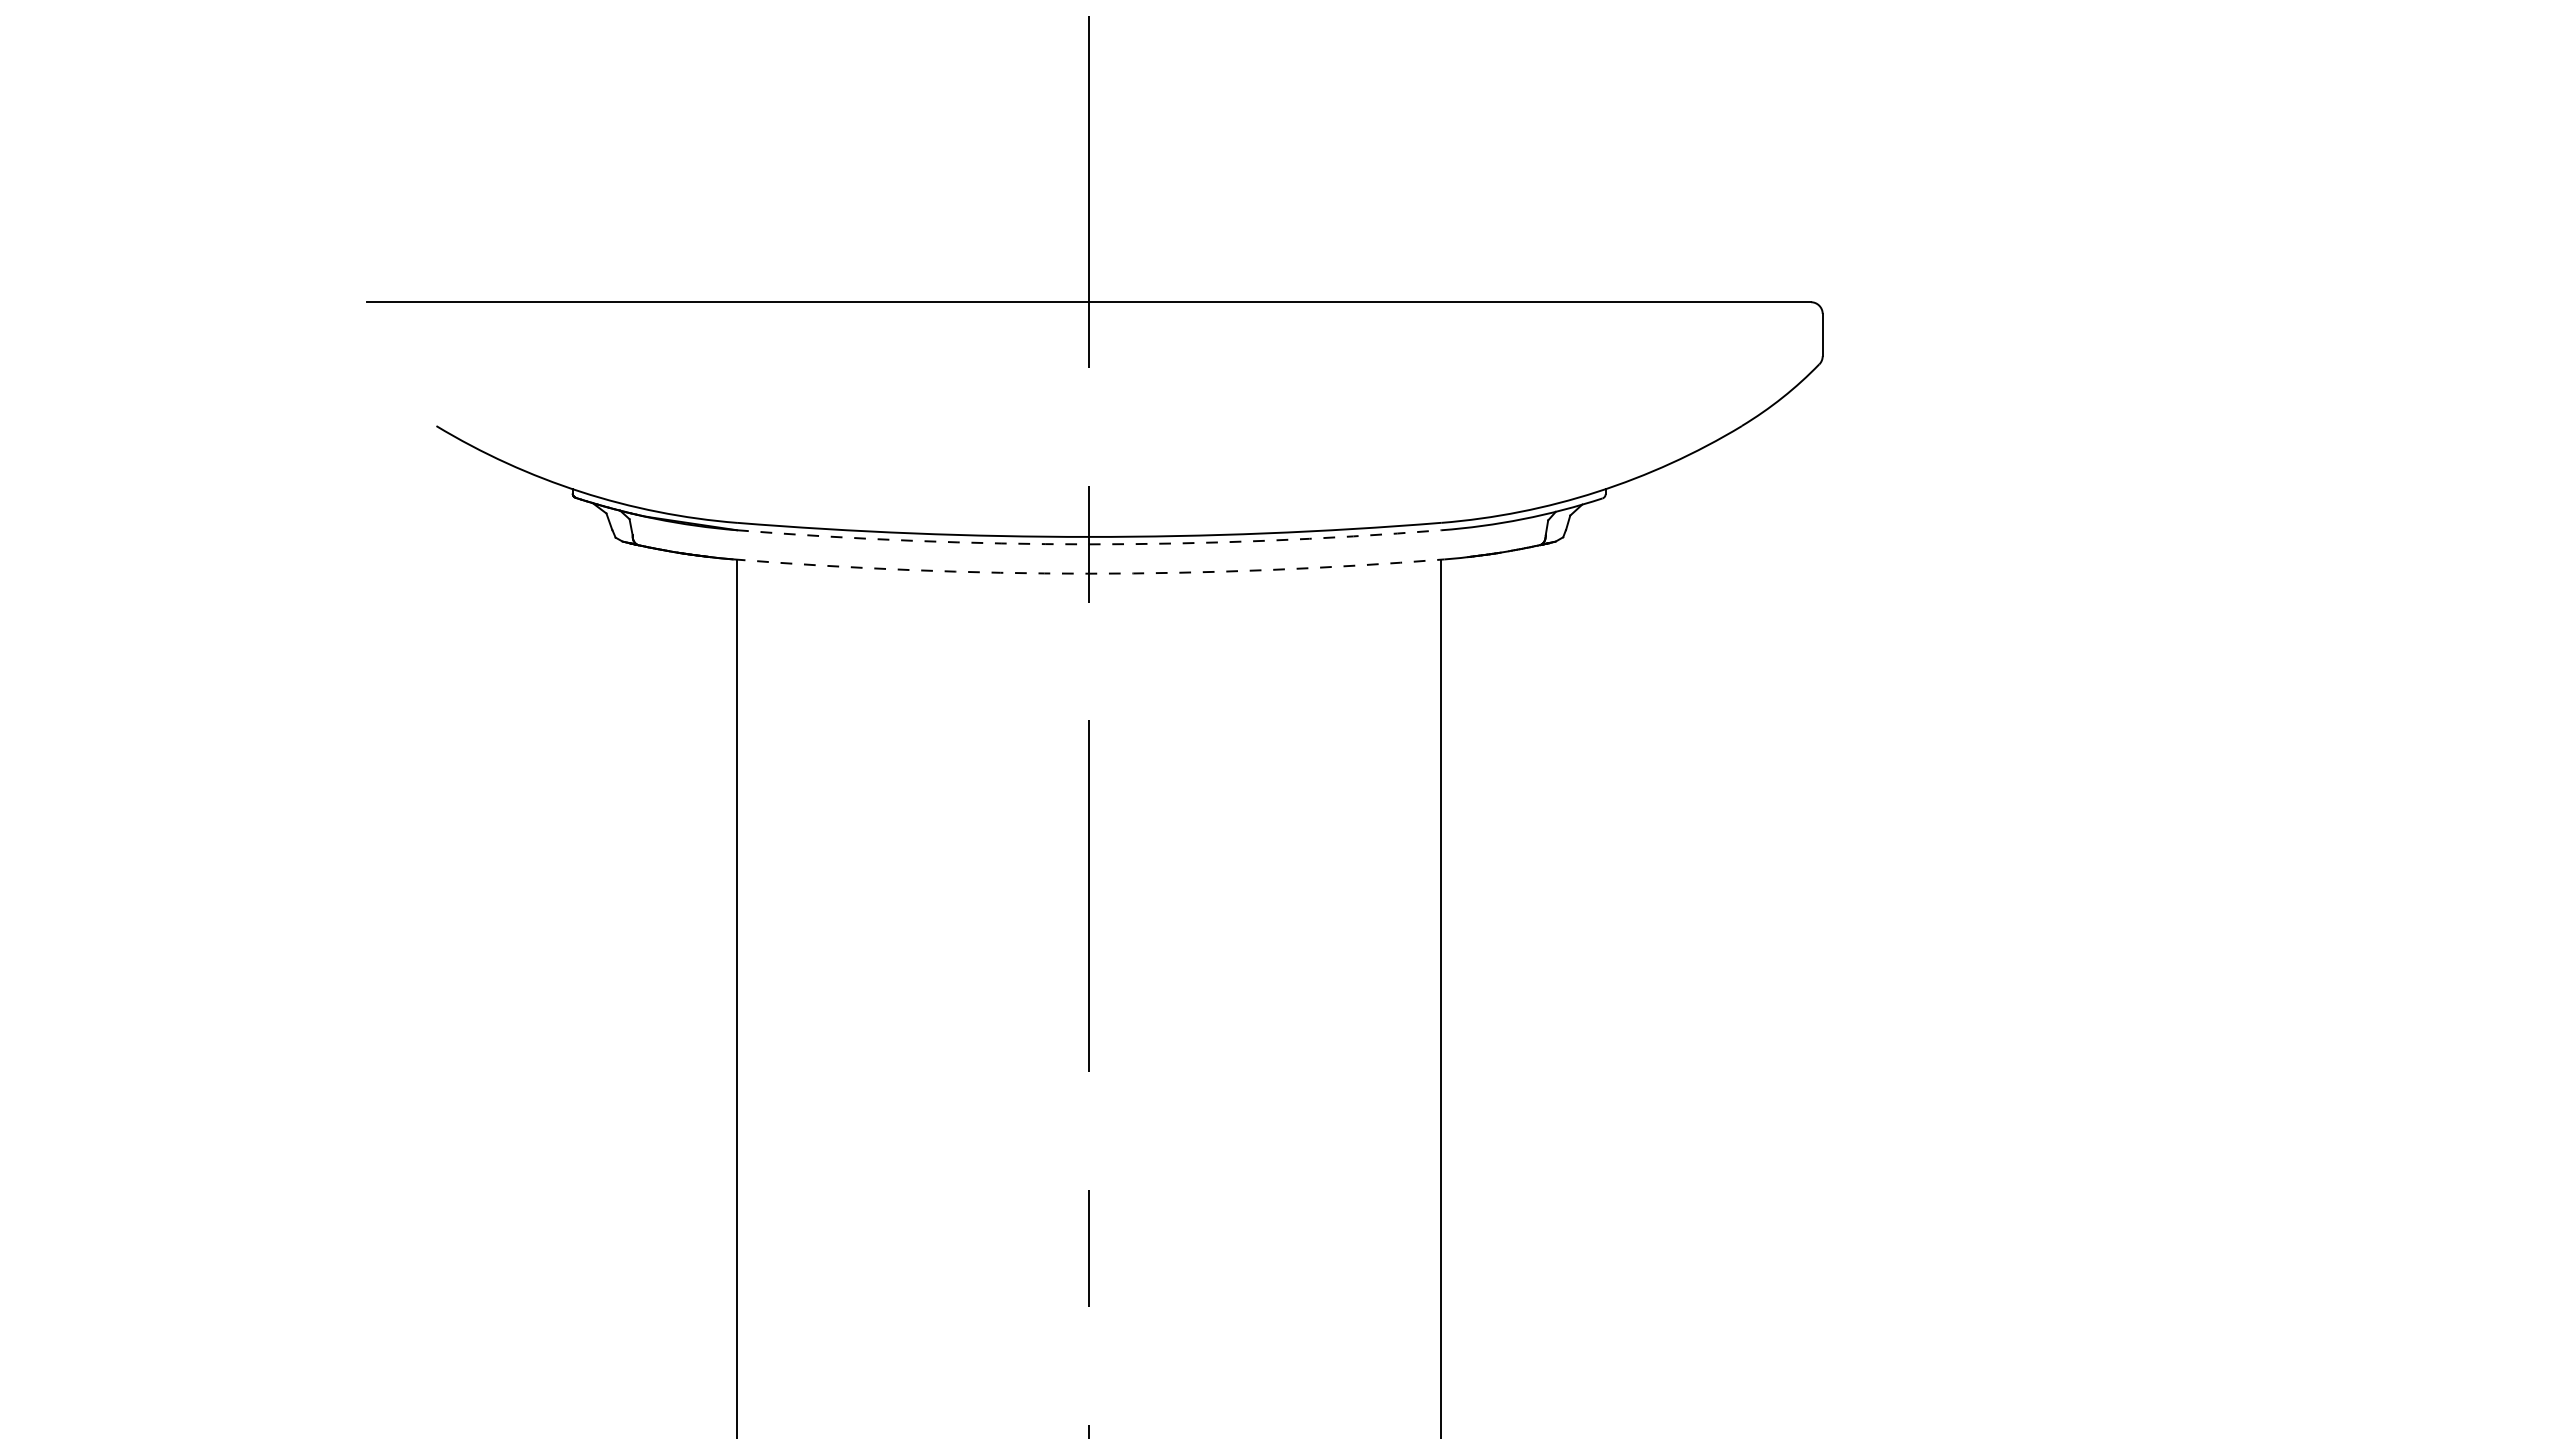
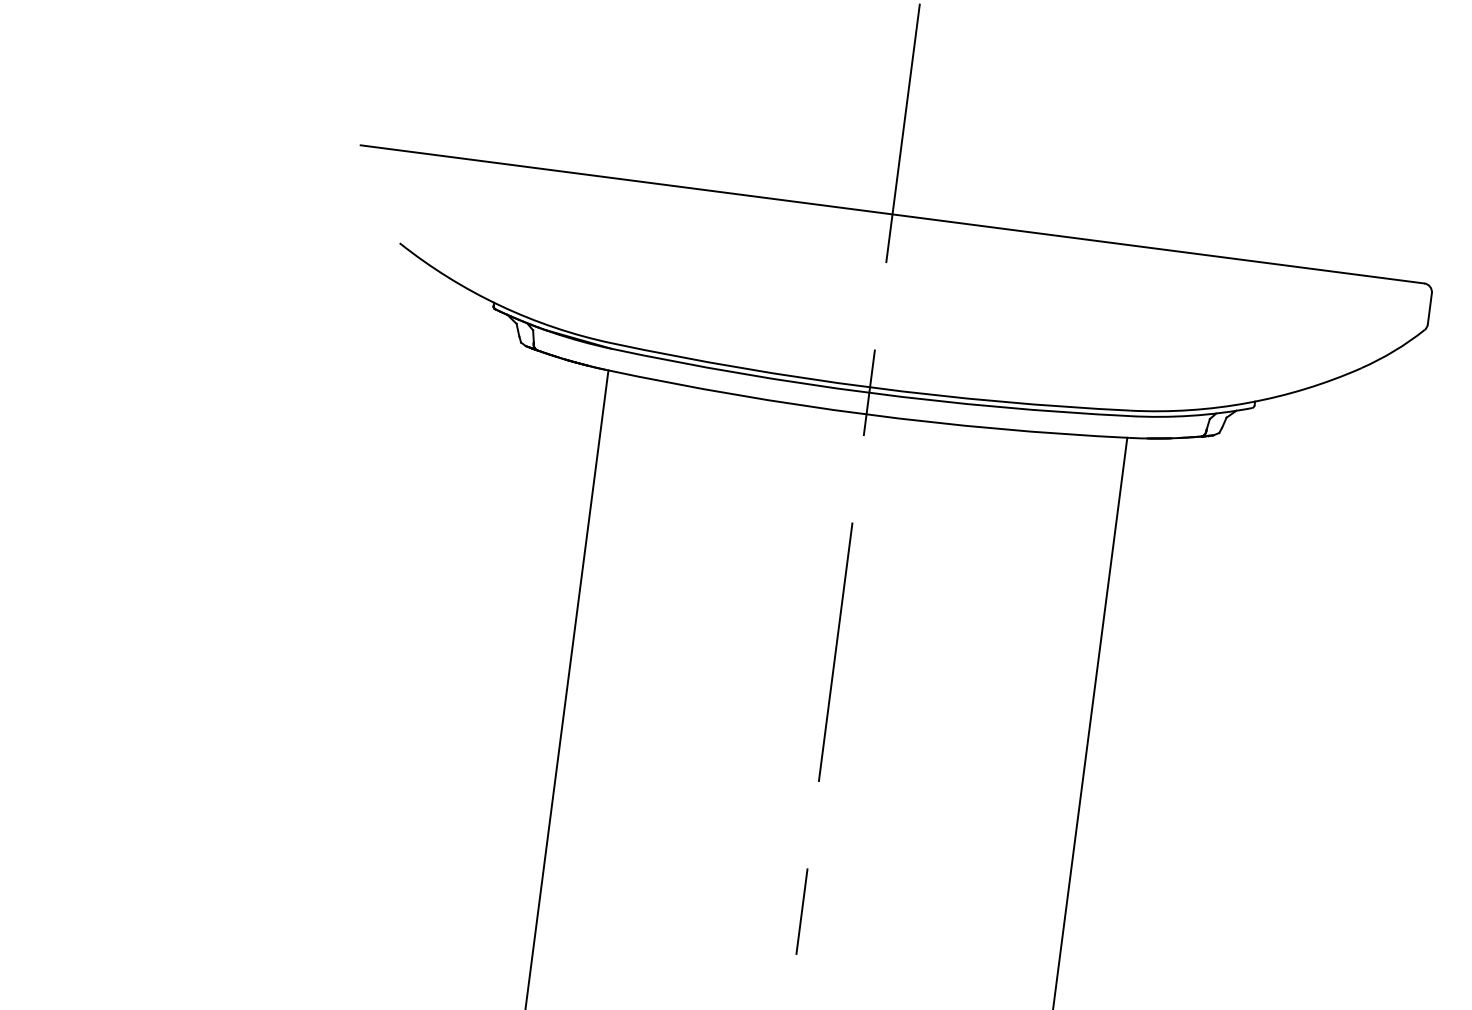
arc: (1089, 544) -> (869, 392), dashed -> solid
arc: (1089, 573) -> (866, 414), dashed -> solid

